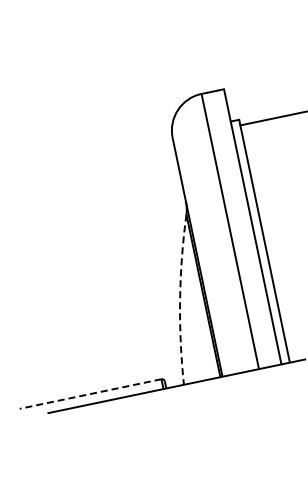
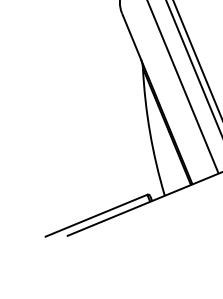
arc: (180, 299) -> (150, 132), dashed -> solid
line: (90, 394) -> (96, 216), dashed -> solid

